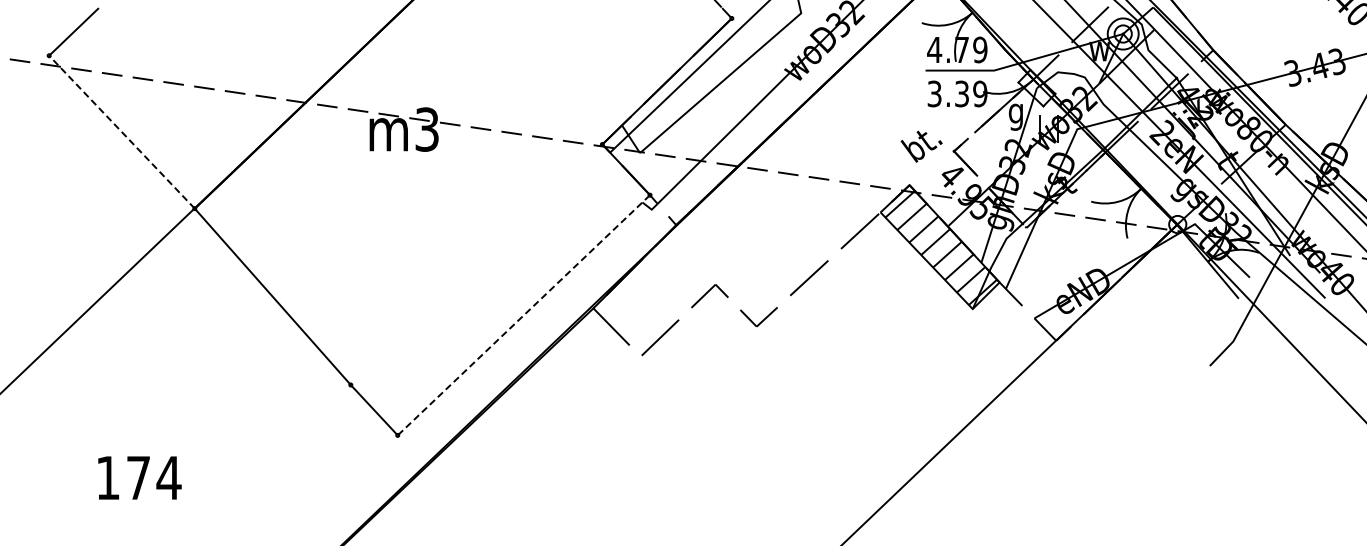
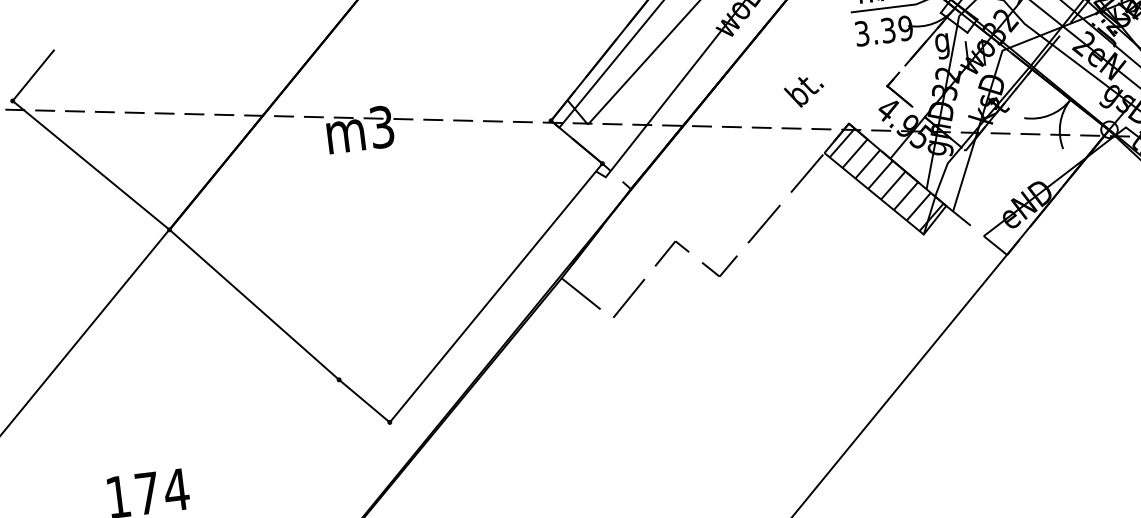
line: (122, 132) -> (91, 165), dashed -> solid
text: (921, 146) -> (804, 91), moved
line: (523, 315) -> (495, 293), dashed -> solid

